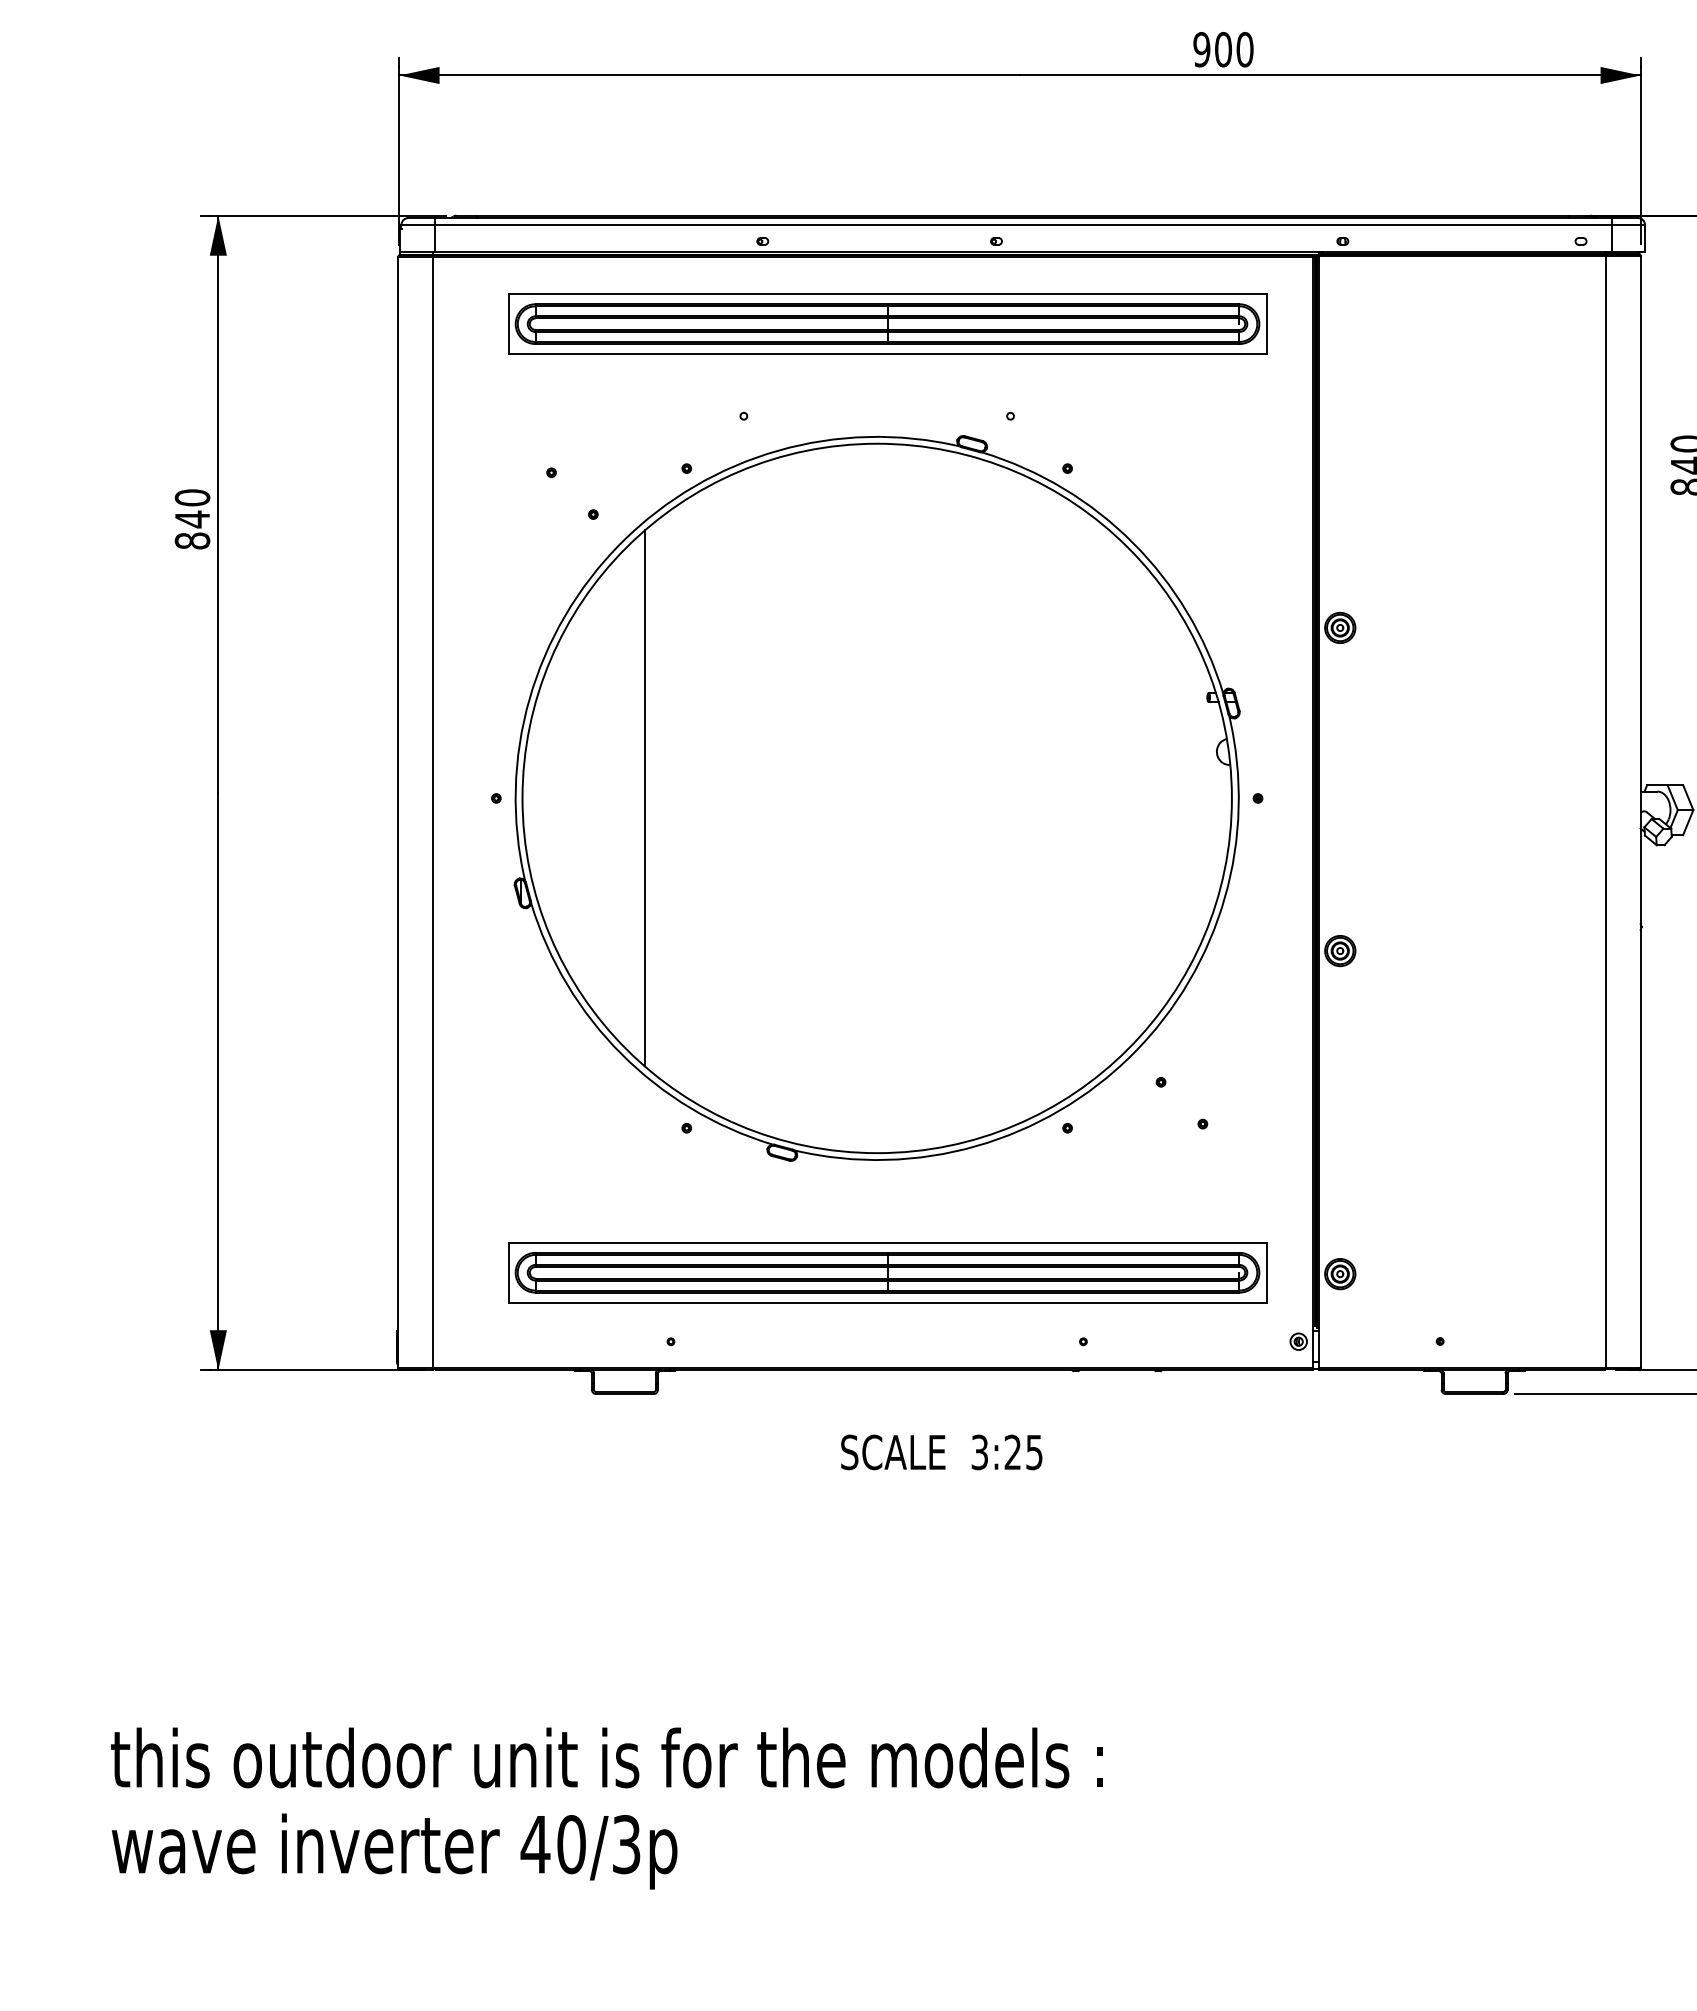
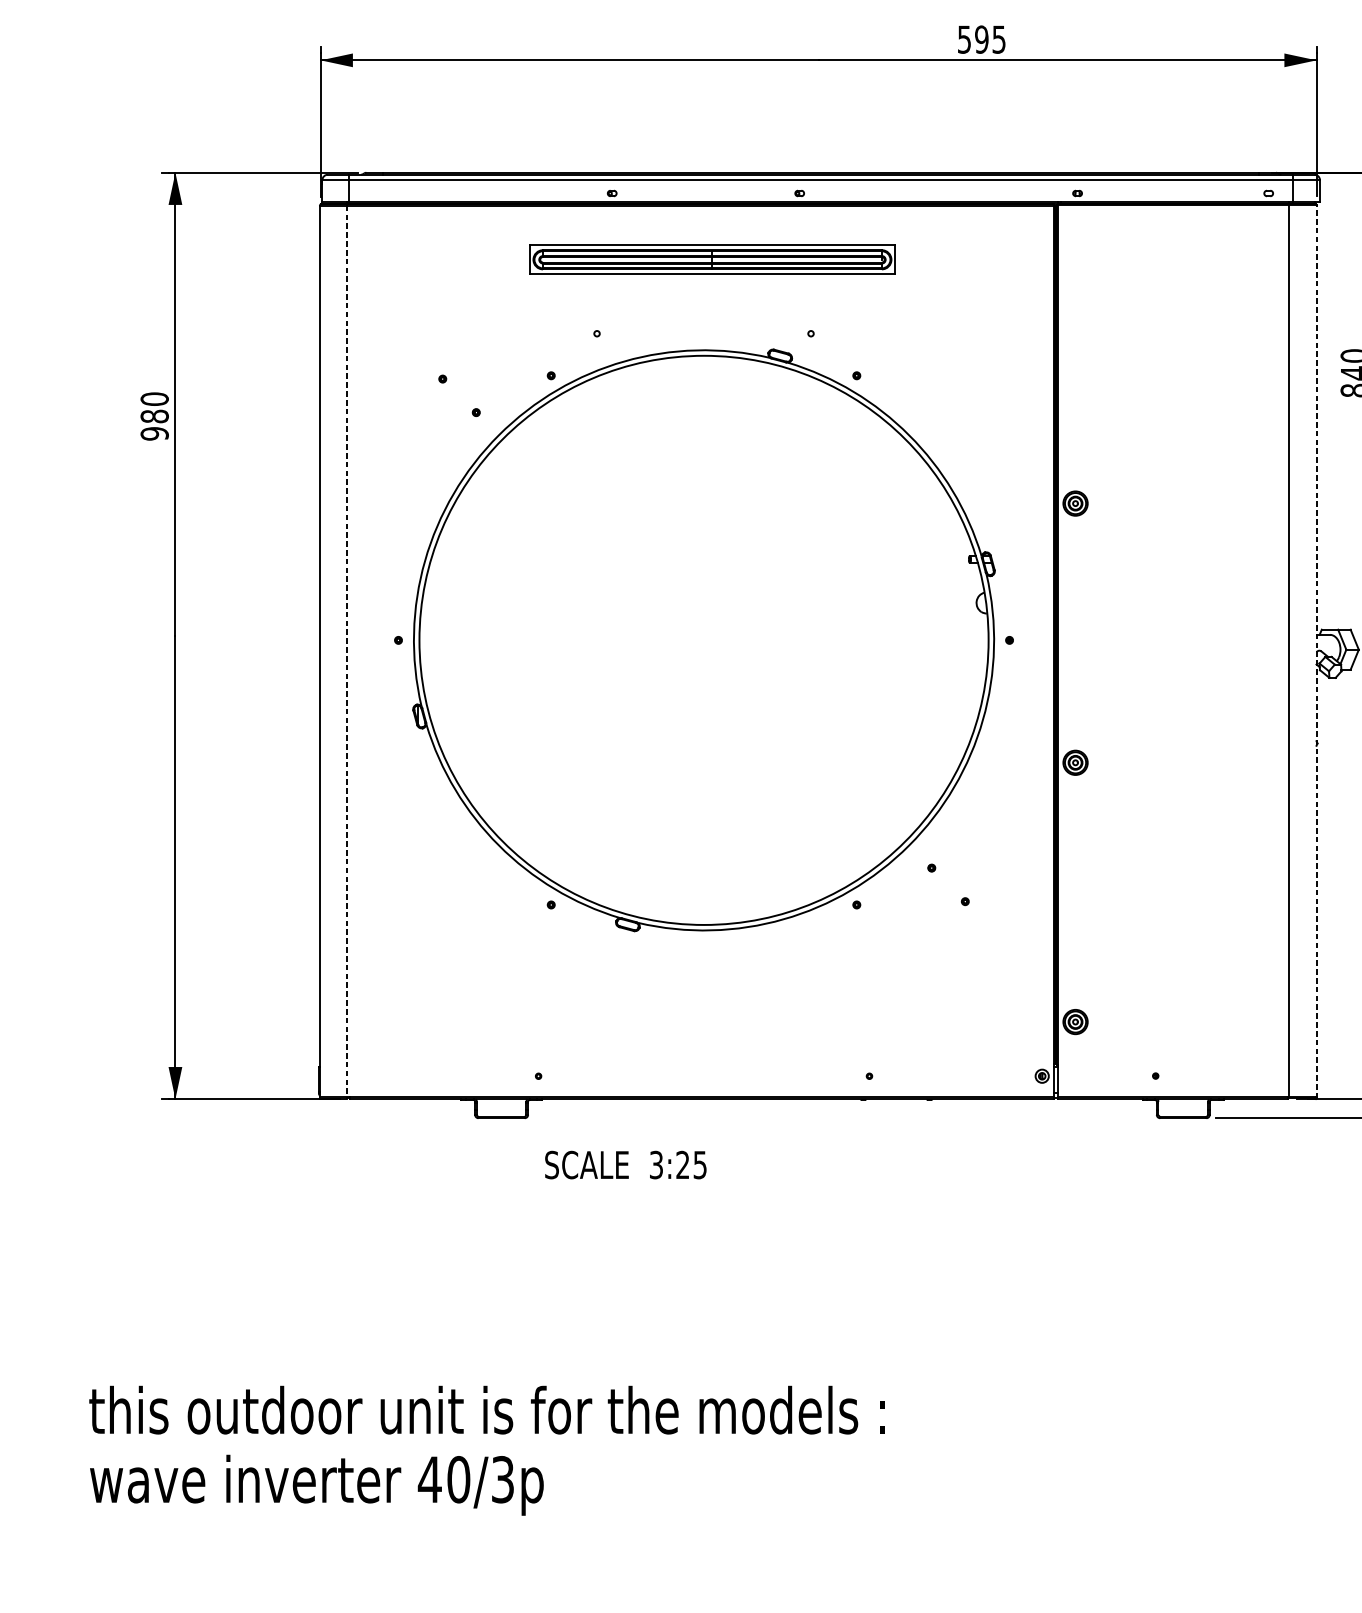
text: (1223, 49) -> (981, 39), 900 -> 595
part: (887, 323) -> (712, 259), size x0.6
text: (192, 529) -> (154, 424), 840 -> 980
line: (645, 798) -> (518, 640), removed
line: (1640, 812) -> (1316, 651), solid -> dashed
line: (432, 813) -> (347, 652), solid -> dashed
part: (887, 1272) -> (712, 1020), removed
text: (941, 1452) -> (625, 1165), moved

